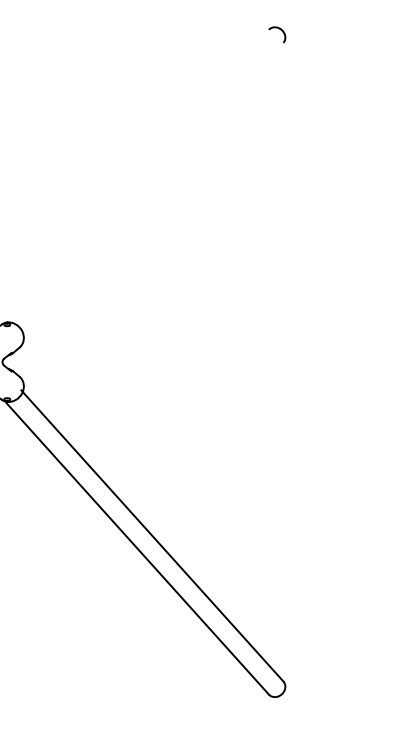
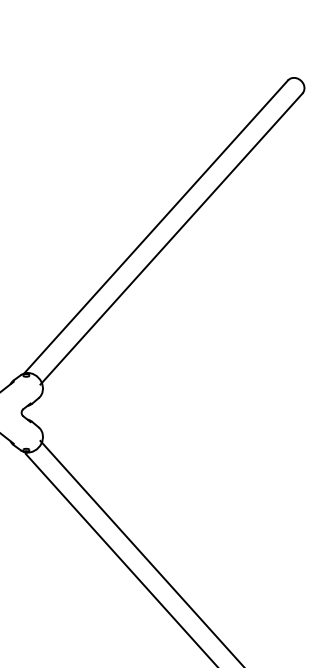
line: (137, 175) -> (156, 226), added
line: (152, 187) -> (171, 238), added

